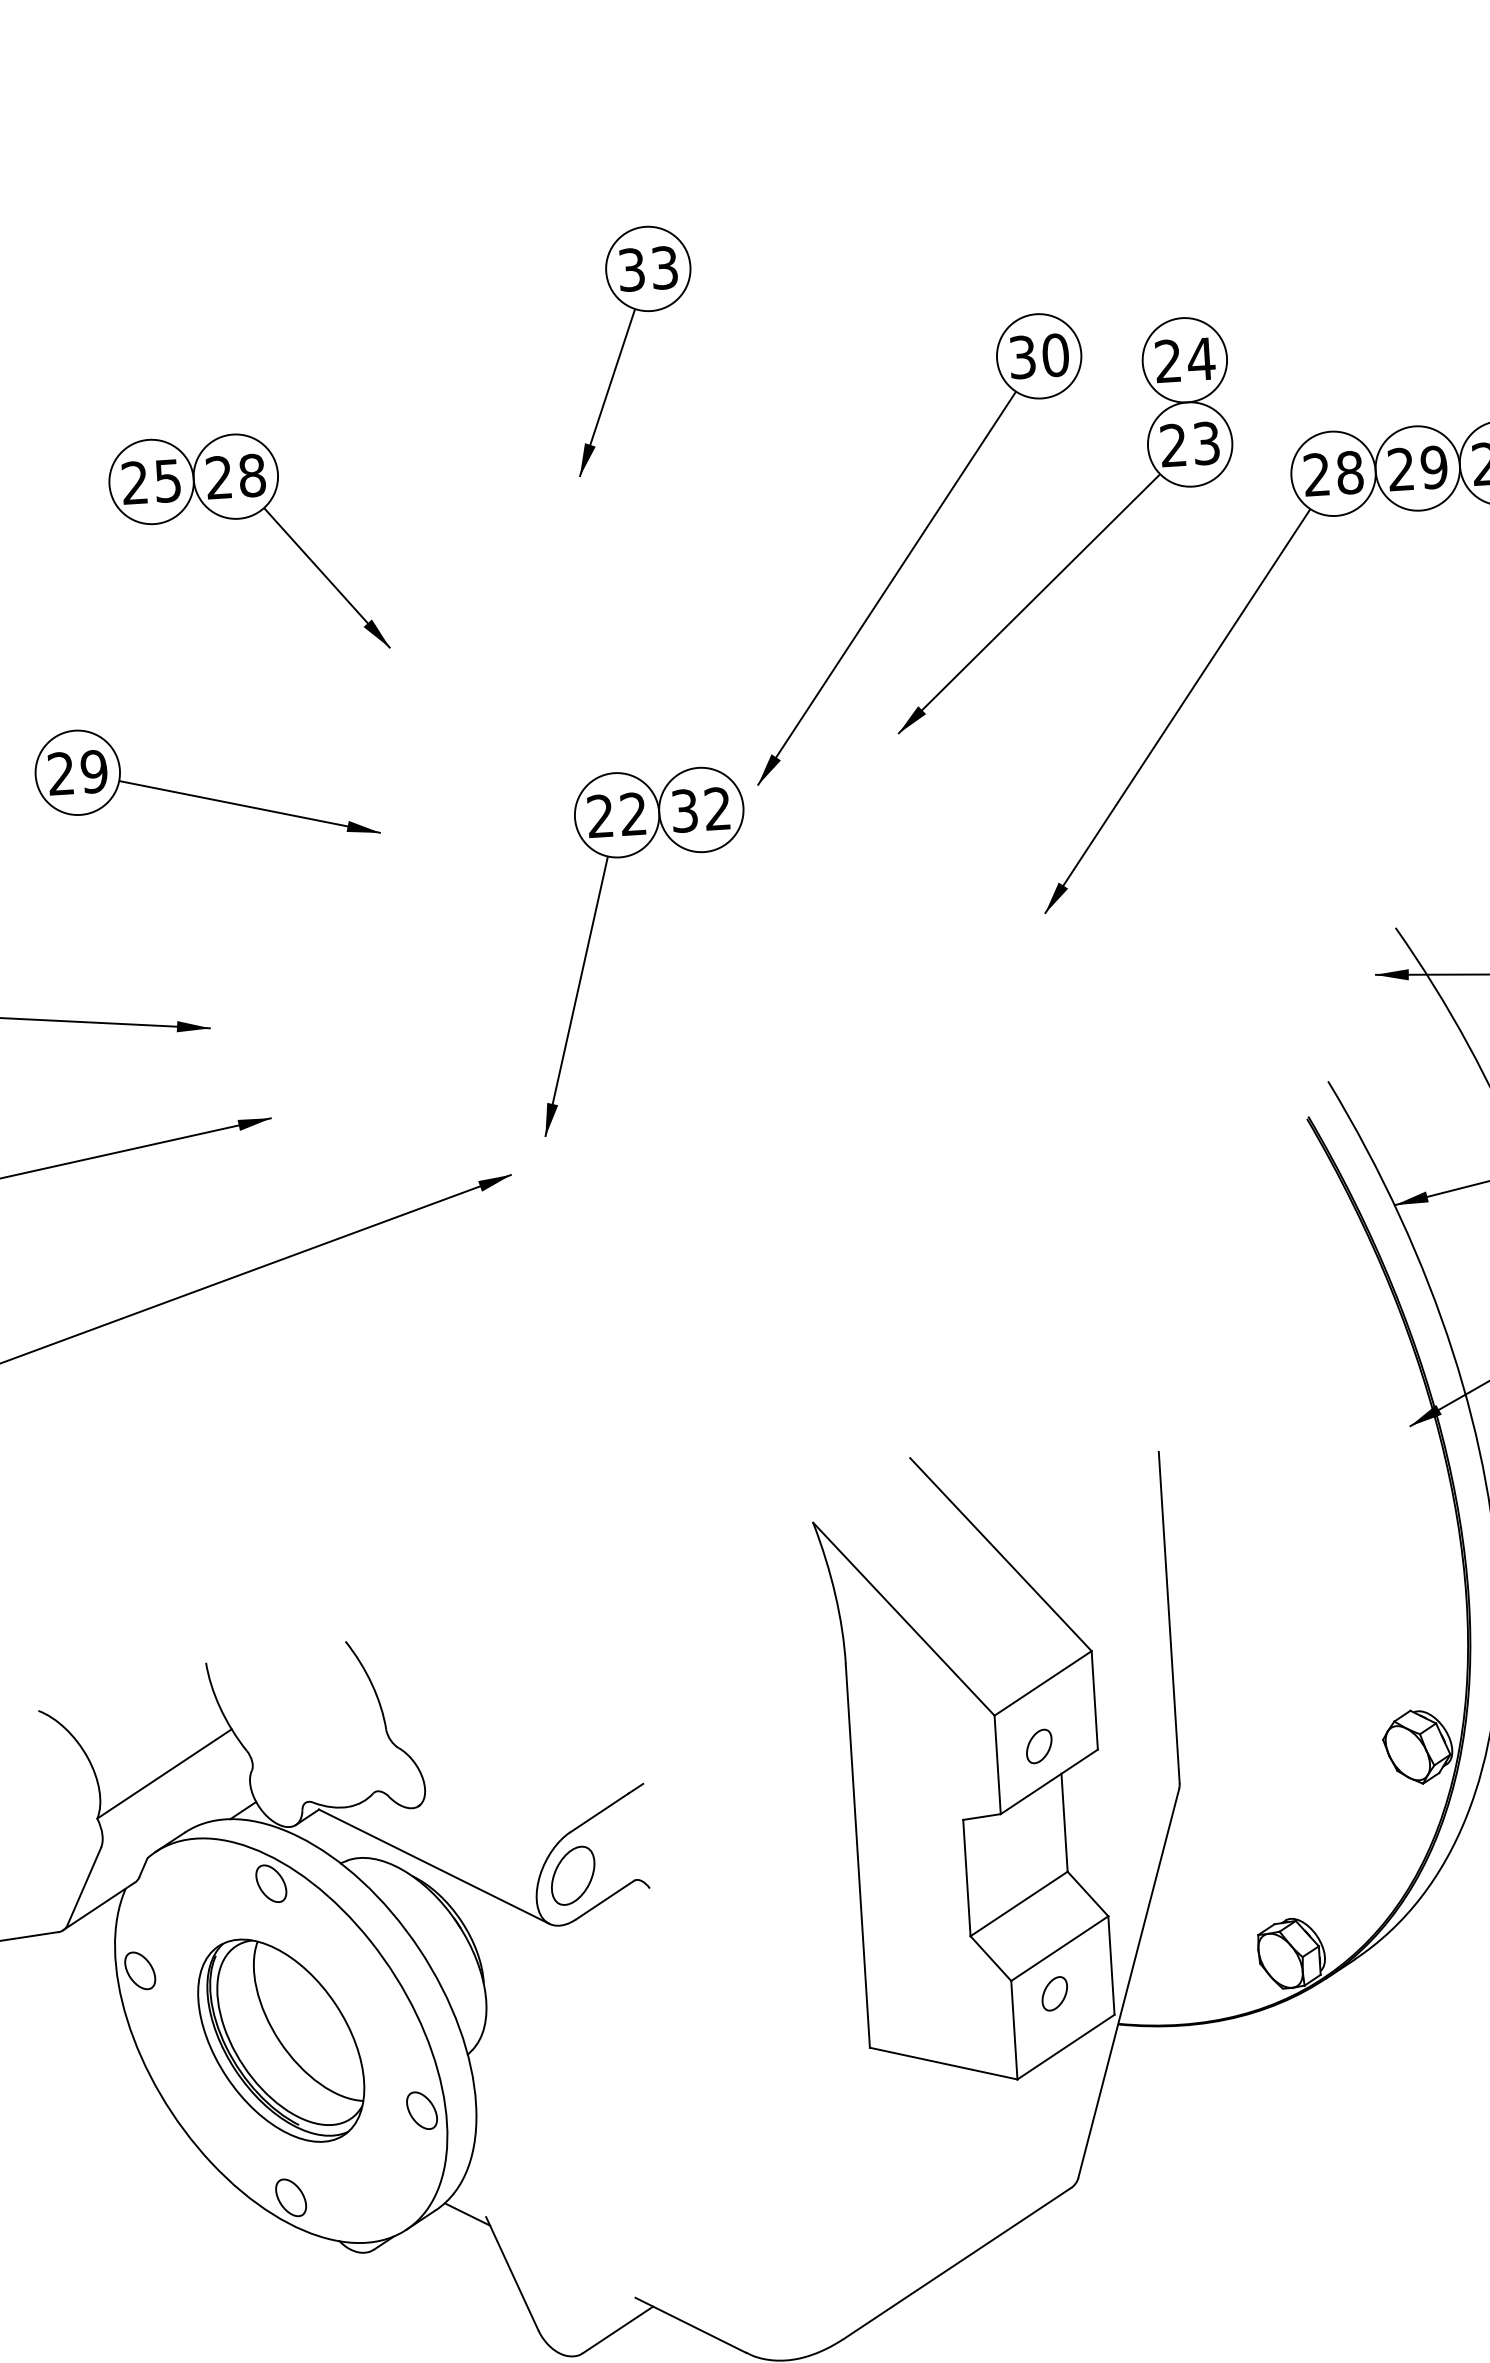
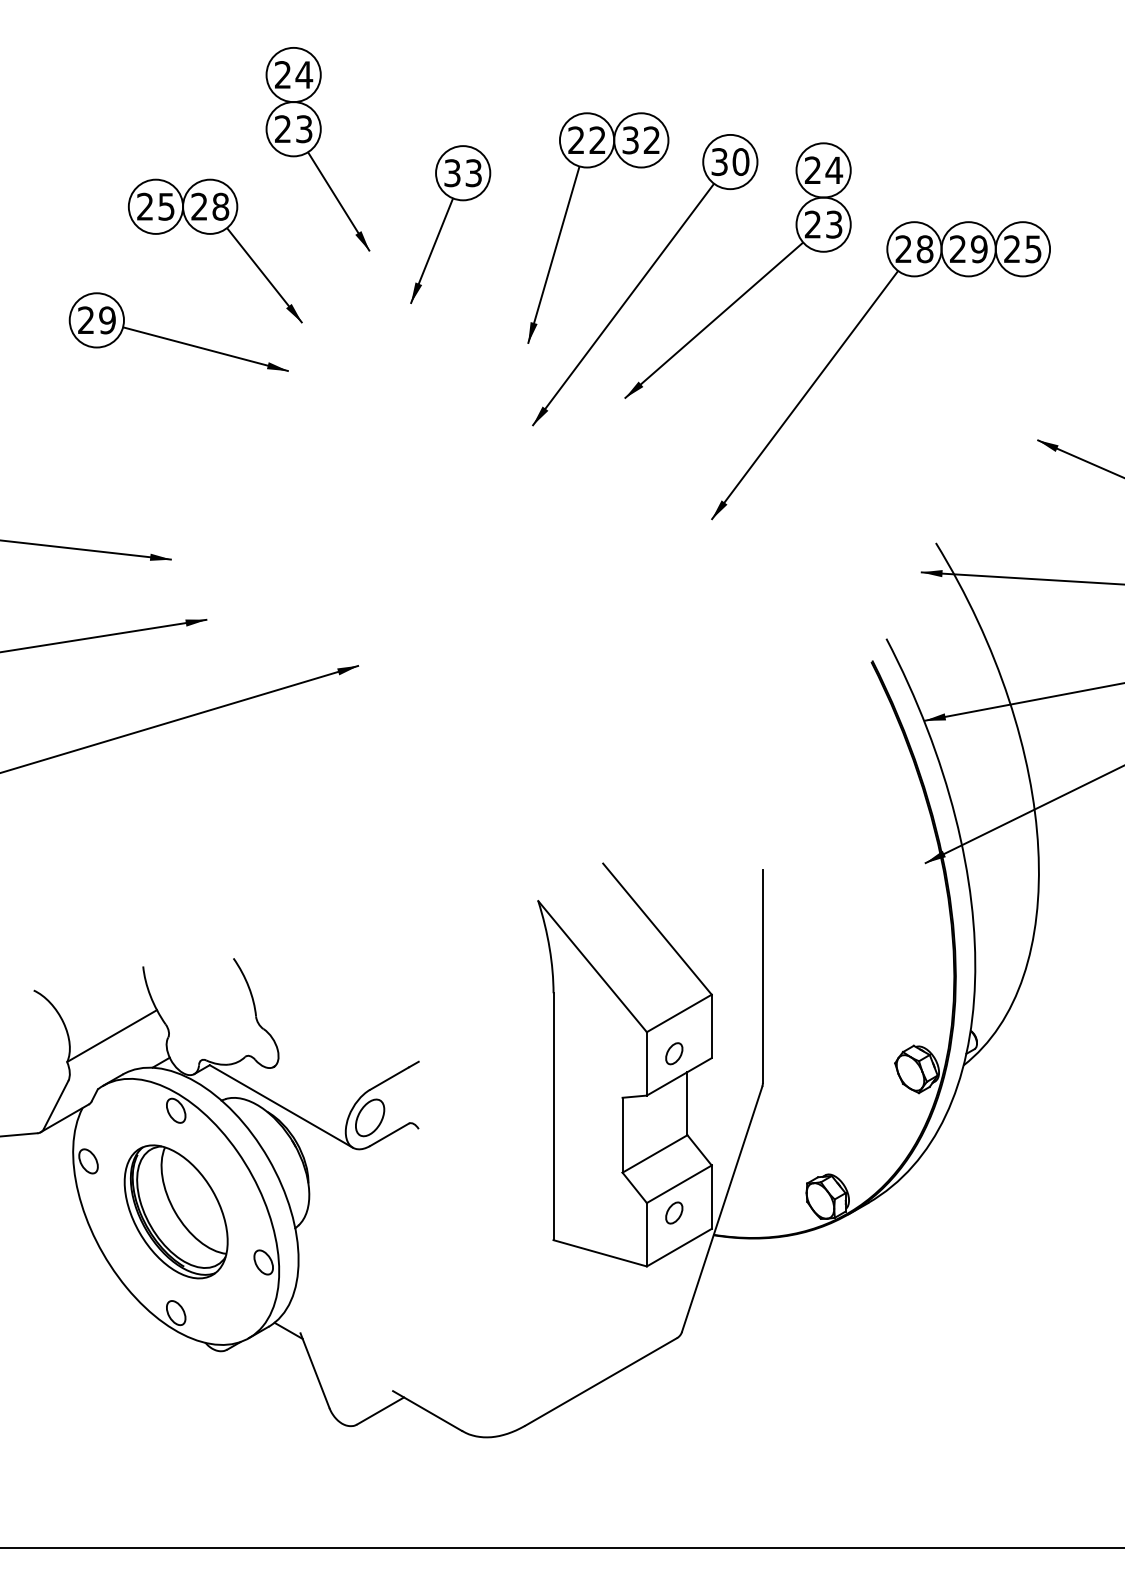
part: (624, 347) -> (444, 222), moved
part: (396, 377) -> (317, 149), added
part: (204, 796) -> (177, 340), moved
part: (591, 940) -> (565, 219), moved

